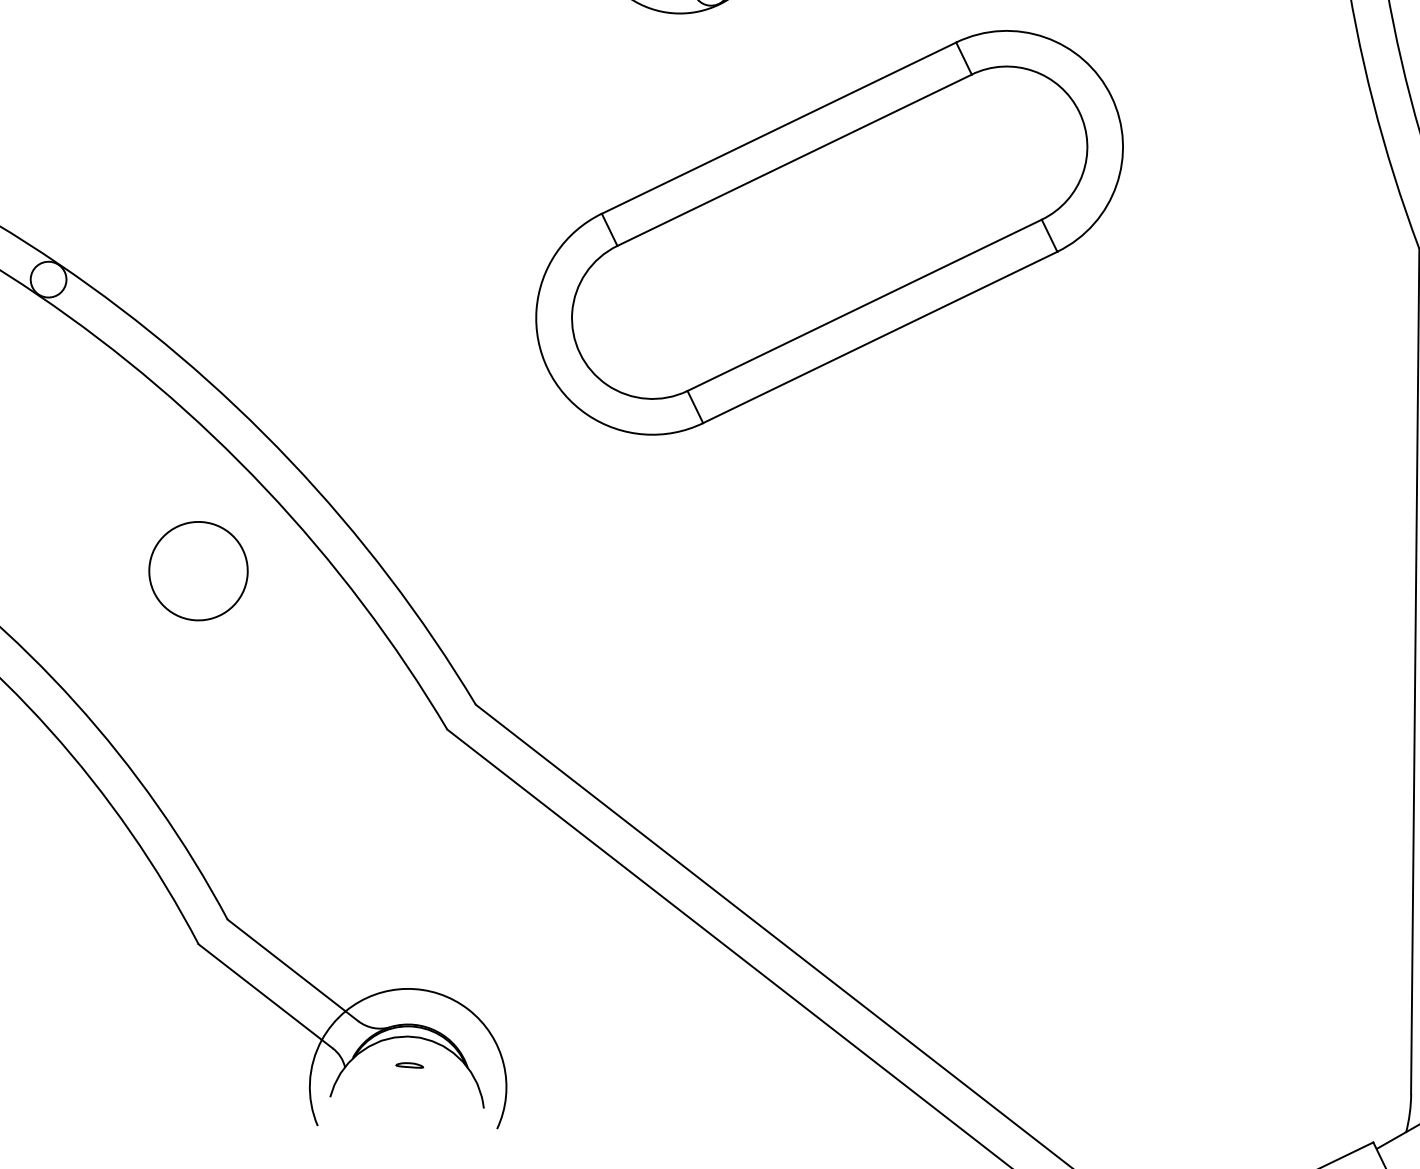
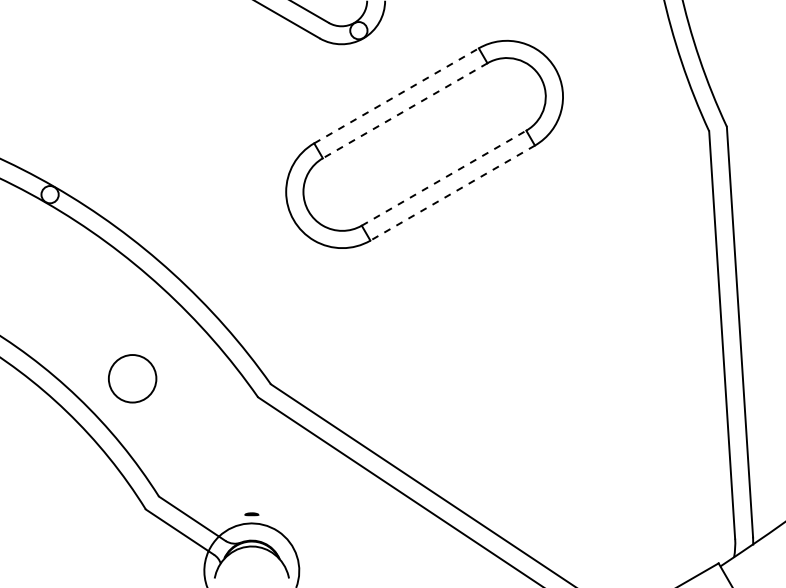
line: (779, 127) -> (396, 95), solid -> dashed
line: (793, 161) -> (404, 111), solid -> dashed
line: (865, 303) -> (444, 177), solid -> dashed
line: (879, 338) -> (452, 193), solid -> dashed
circle: (198, 570) -> (132, 378), moved
part: (409, 1065) -> (251, 514), moved

